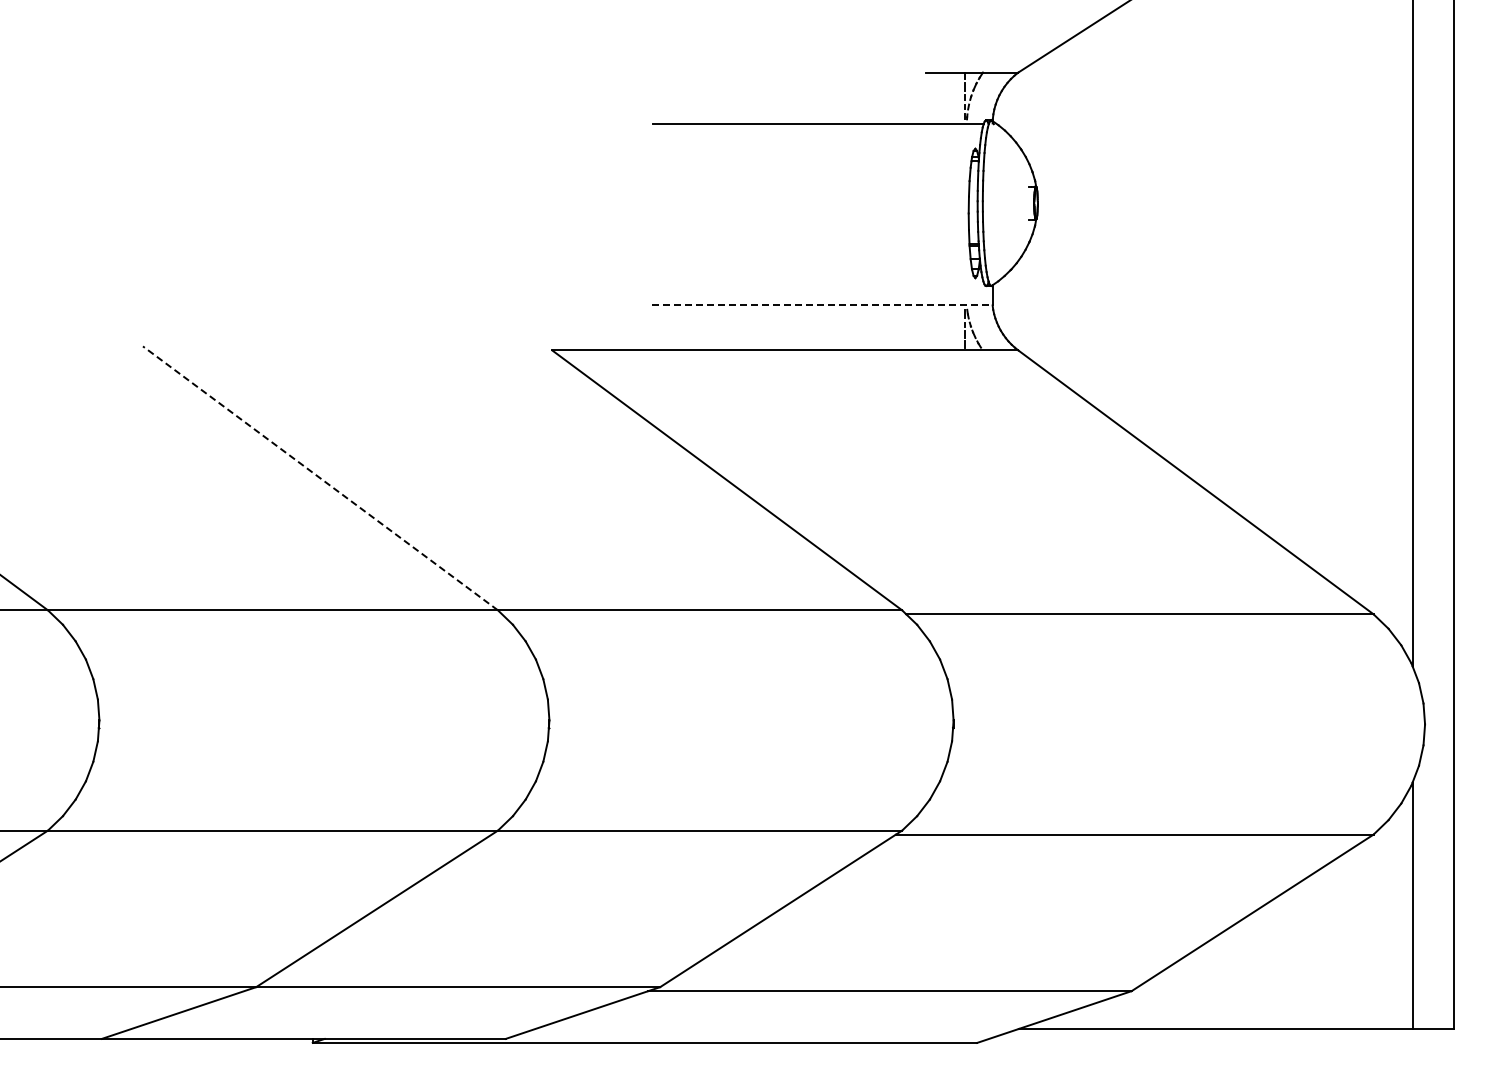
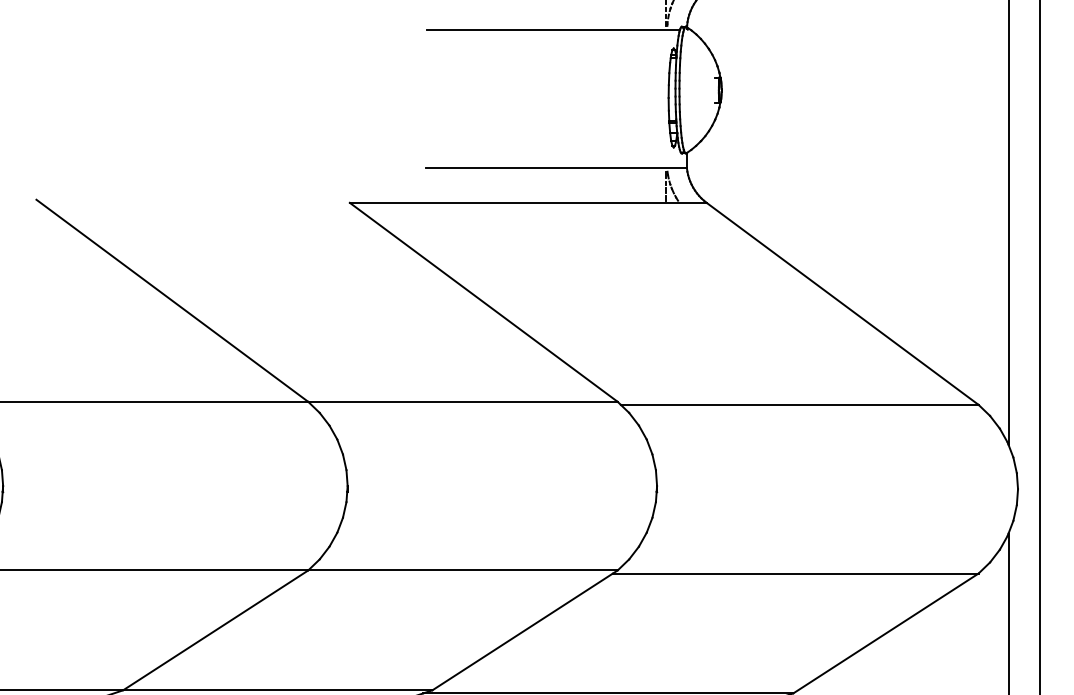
line: (822, 305) -> (556, 168), dashed -> solid
line: (320, 478) -> (172, 300), dashed -> solid

